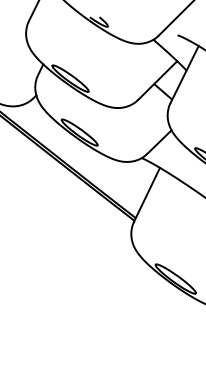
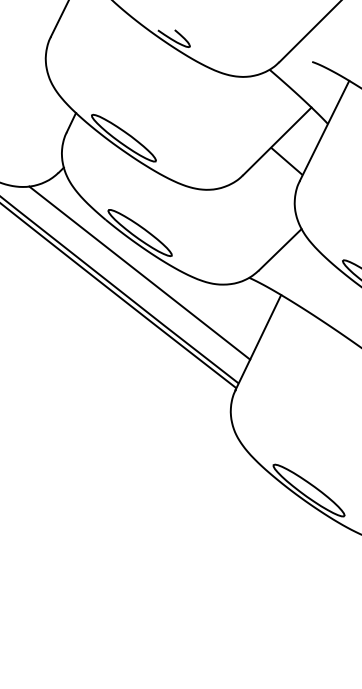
line: (79, 155) -> (139, 273), added

